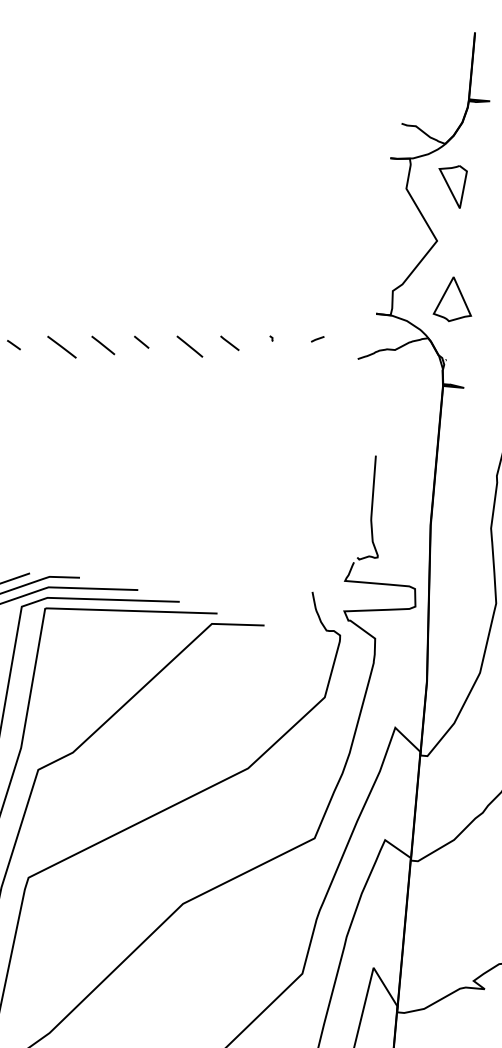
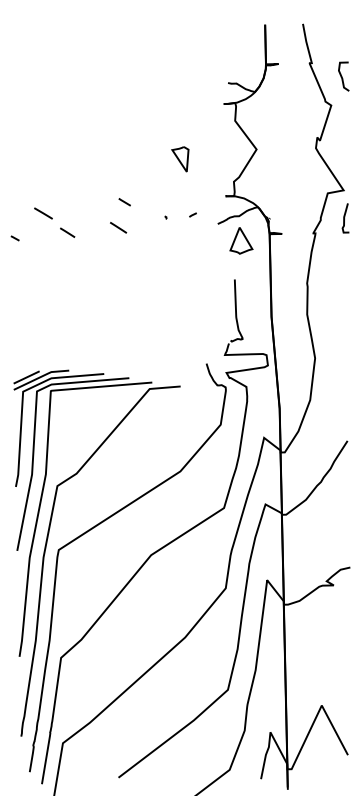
part: (451, 186) -> (180, 159), moved
part: (454, 299) -> (241, 240), moved
line: (141, 340) -> (89, 227), removed
line: (229, 343) -> (124, 202), moved
line: (62, 347) -> (43, 213), moved

